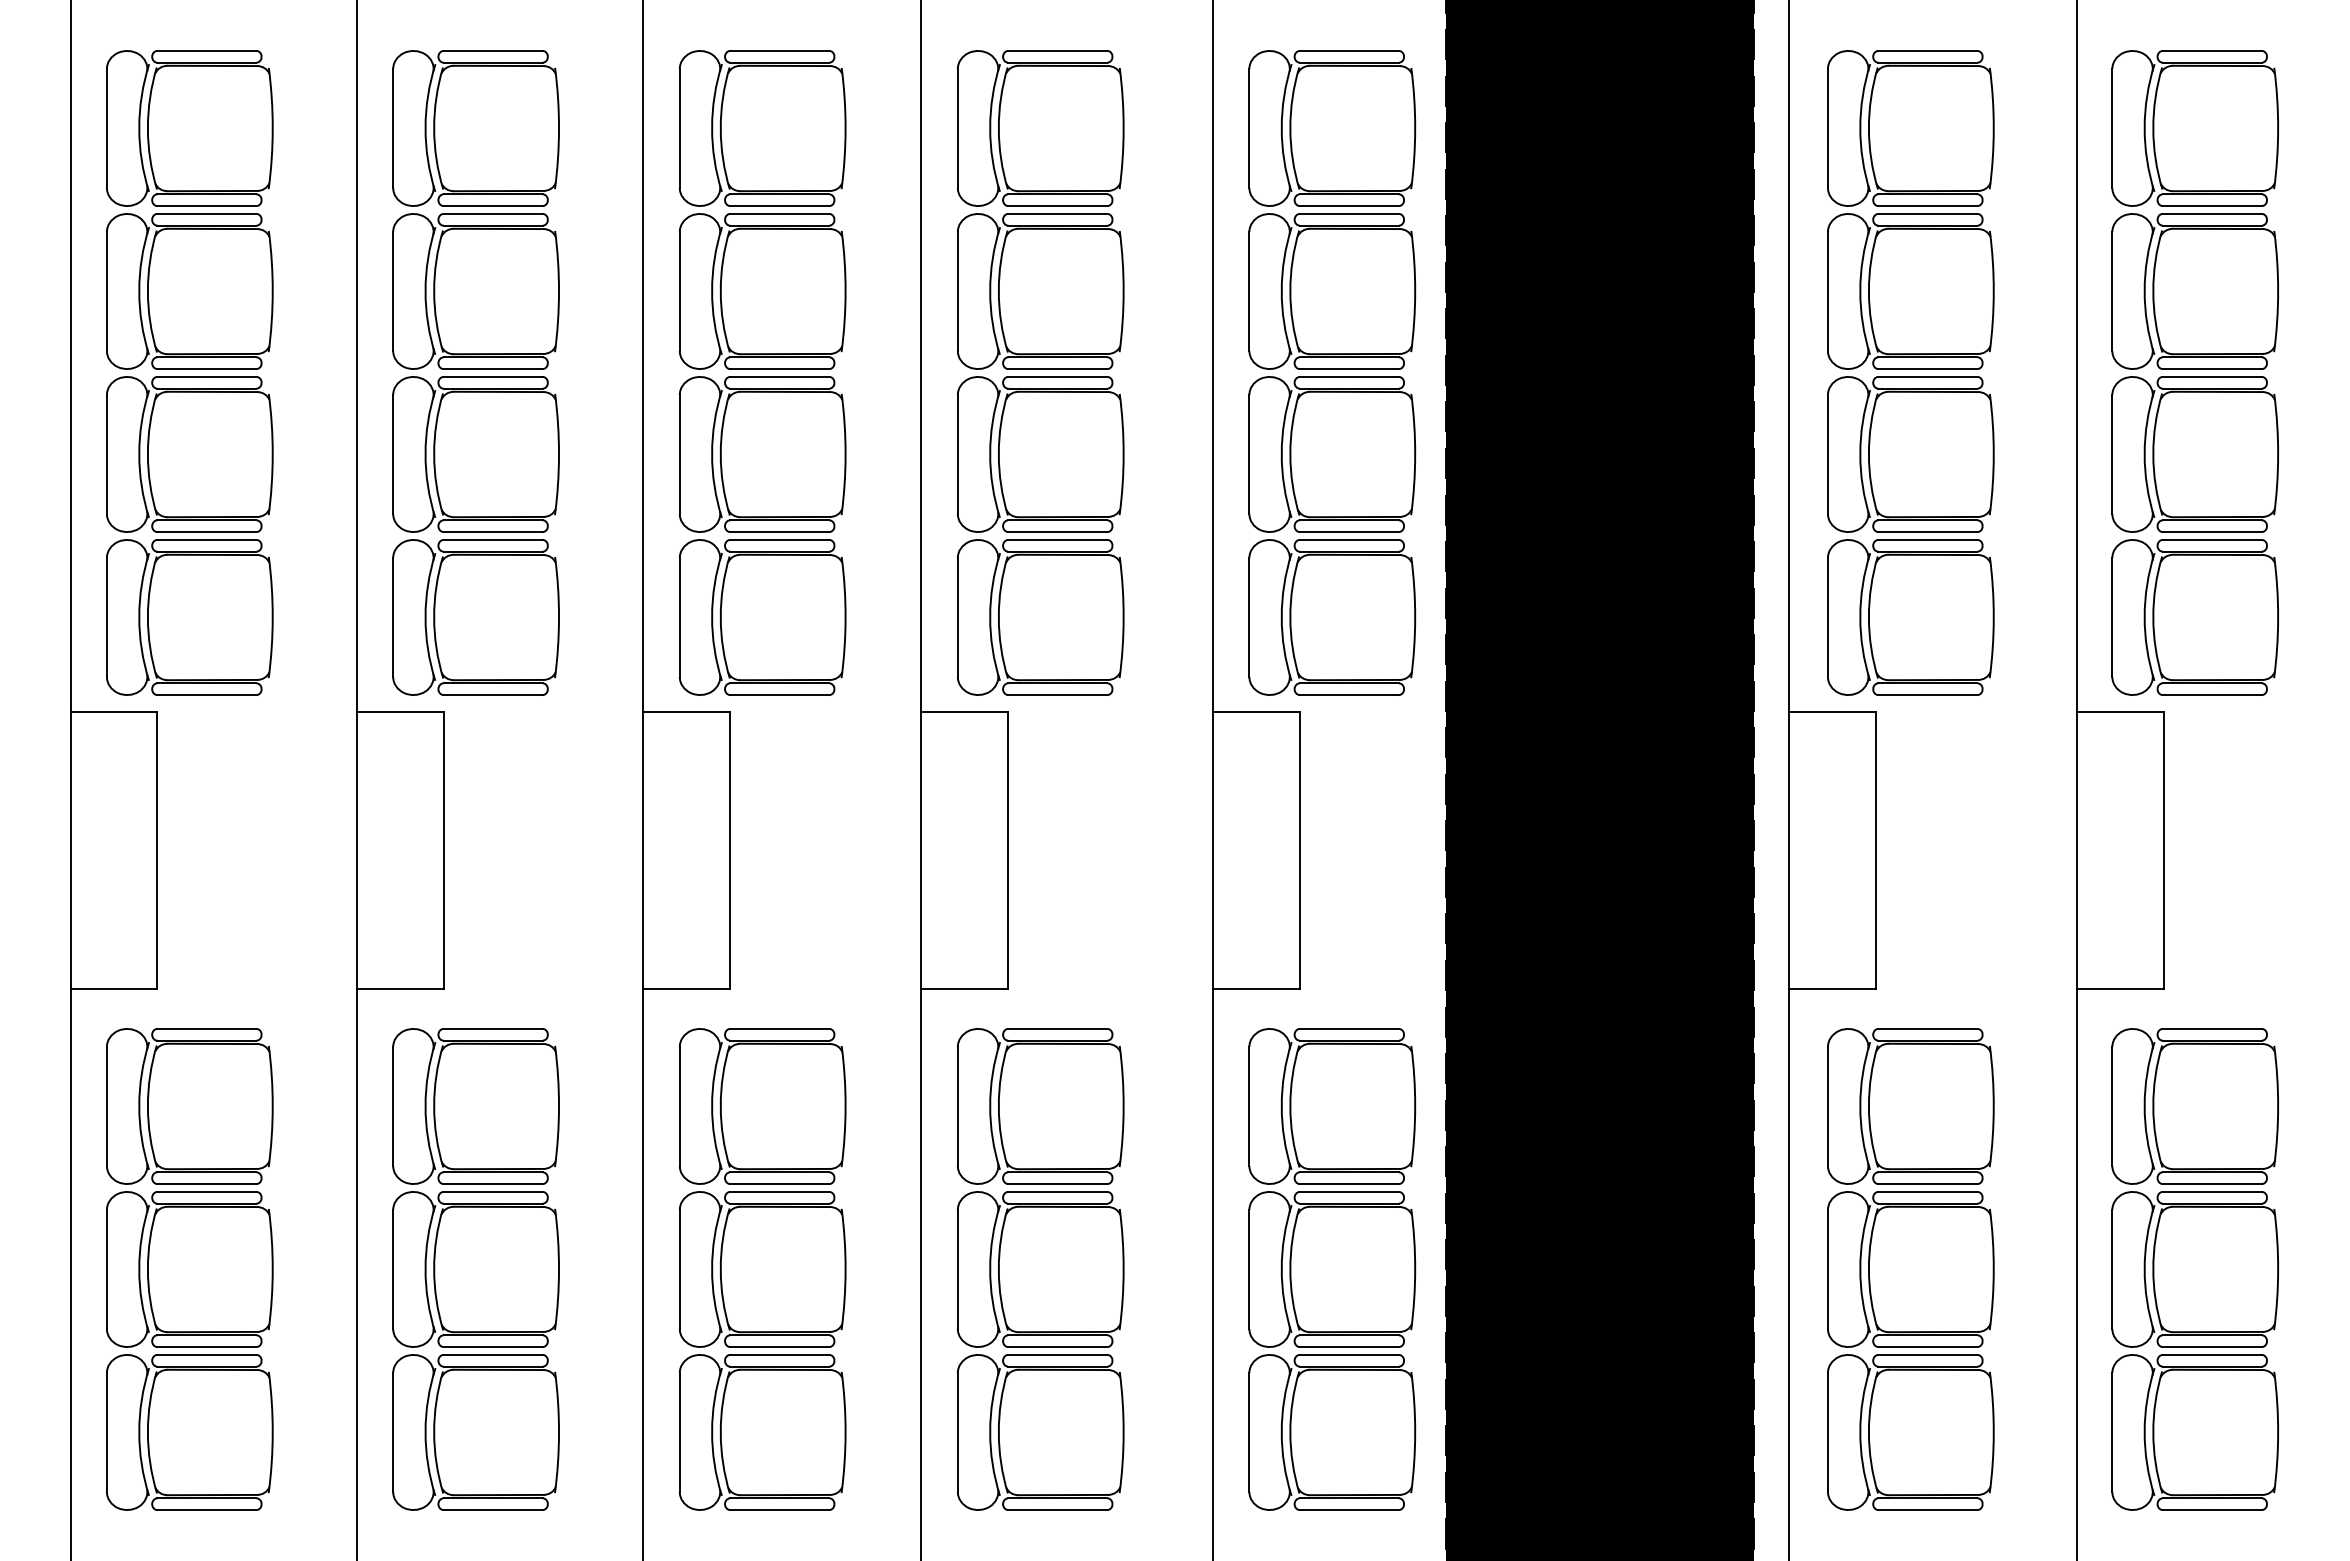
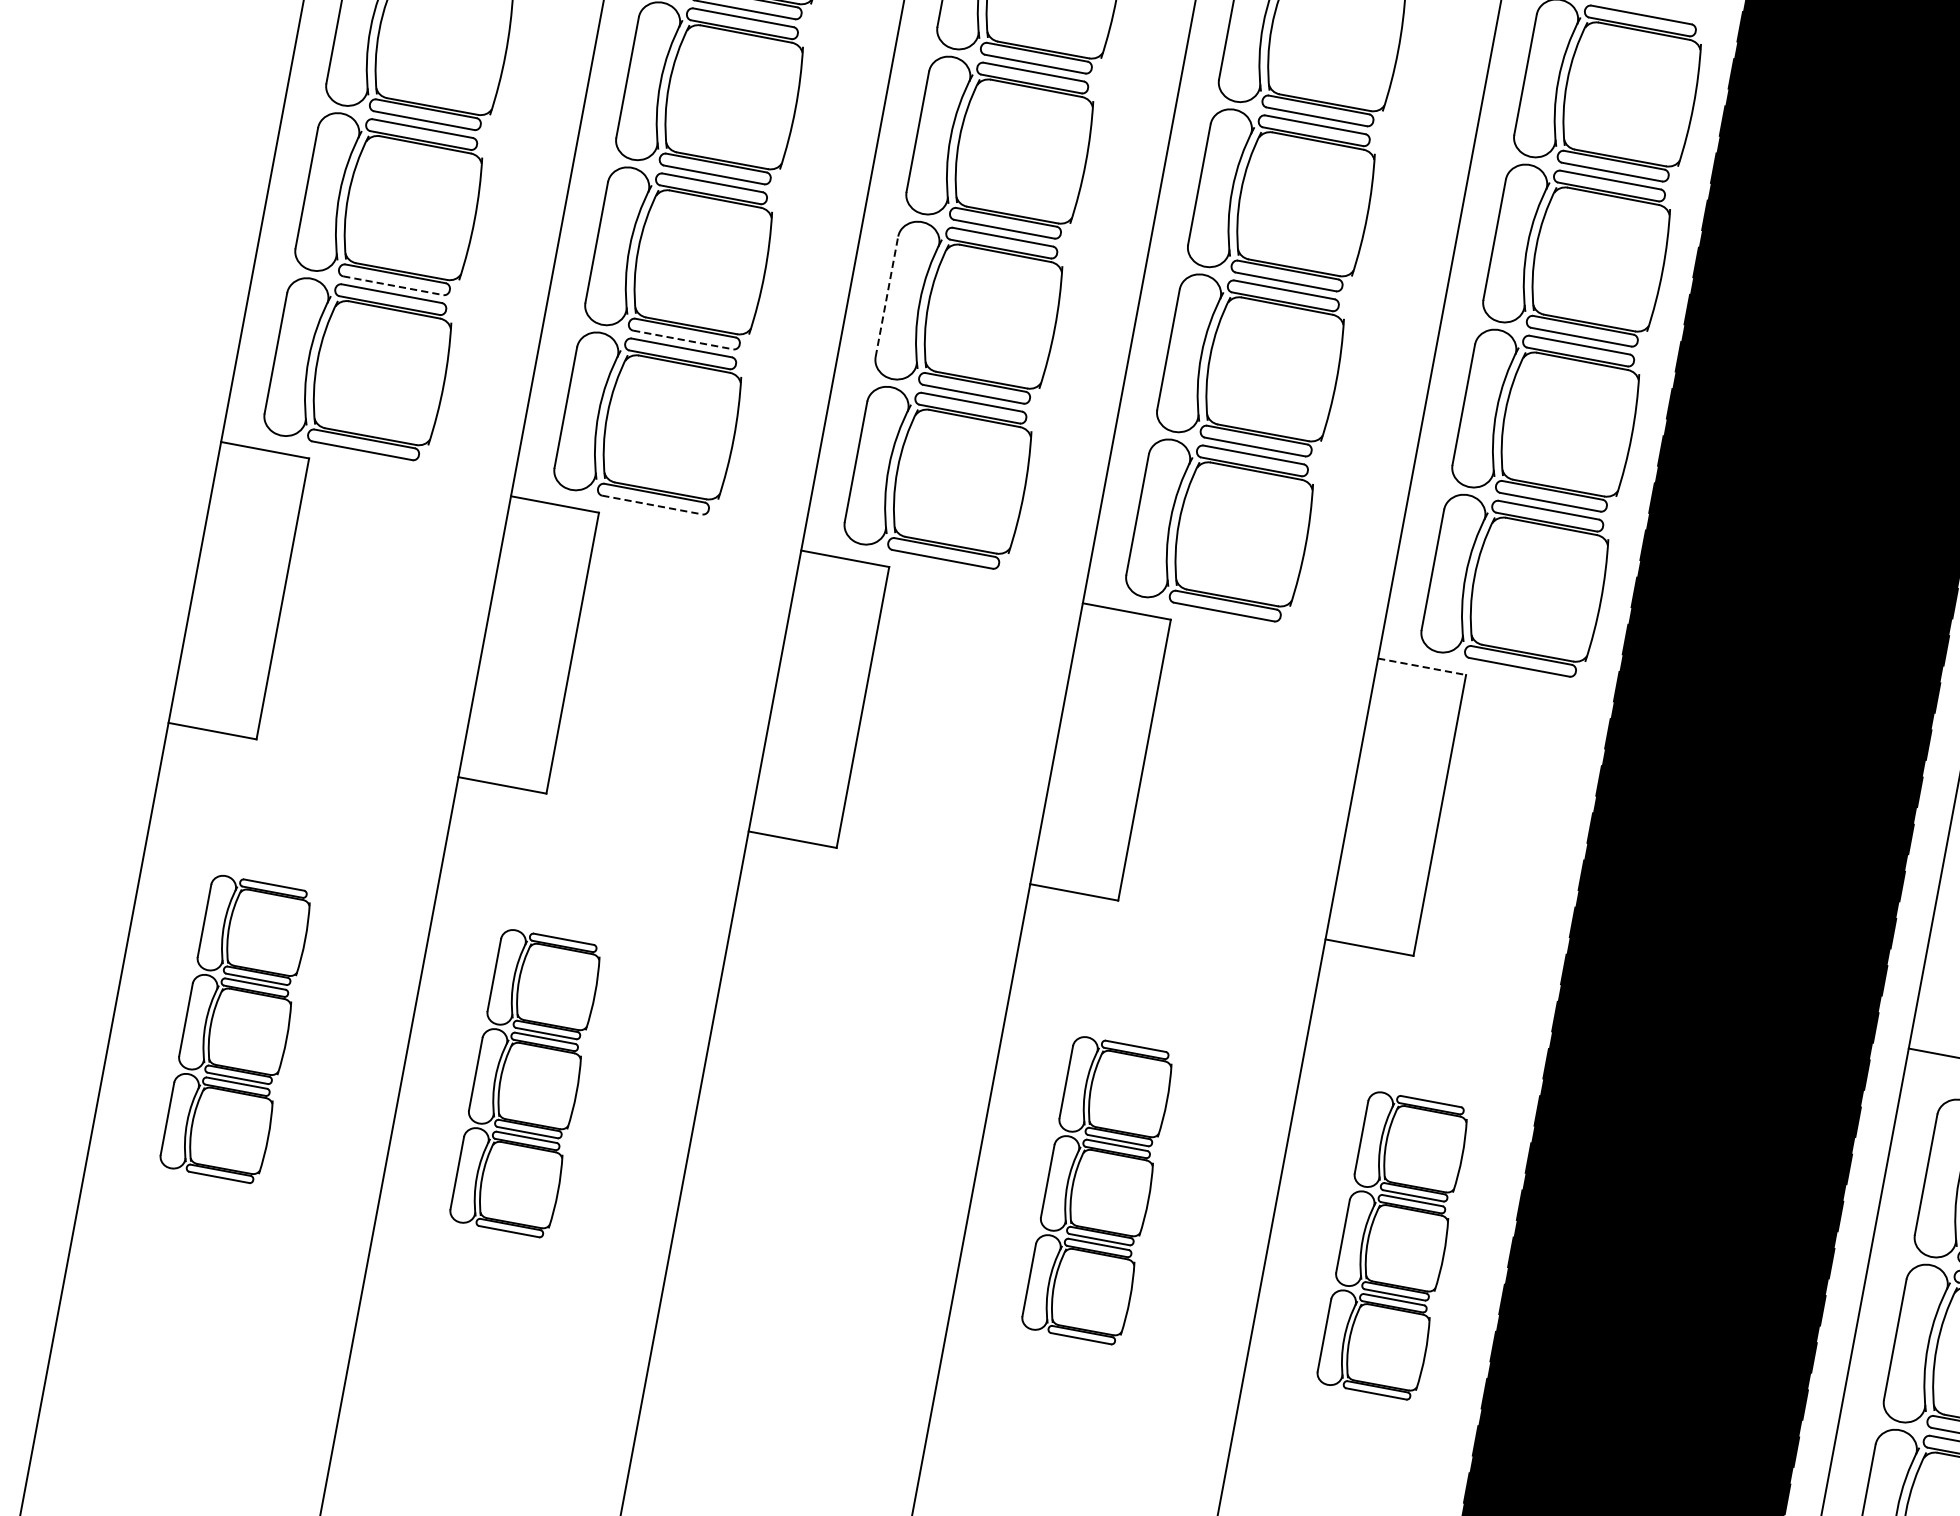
line: (679, 454) -> (886, 296), solid -> dashed
line: (206, 532) -> (392, 286), solid -> dashed
line: (493, 532) -> (683, 340), solid -> dashed
line: (493, 695) -> (652, 505), solid -> dashed
line: (1256, 711) -> (1422, 666), solid -> dashed
part: (189, 1269) -> (235, 1029), size x0.6
part: (475, 1269) -> (525, 1083), size x0.6
part: (762, 1269) -> (816, 1137), removed
part: (1040, 1269) -> (1097, 1190), size x0.6
part: (1332, 1269) -> (1393, 1245), size x0.6

